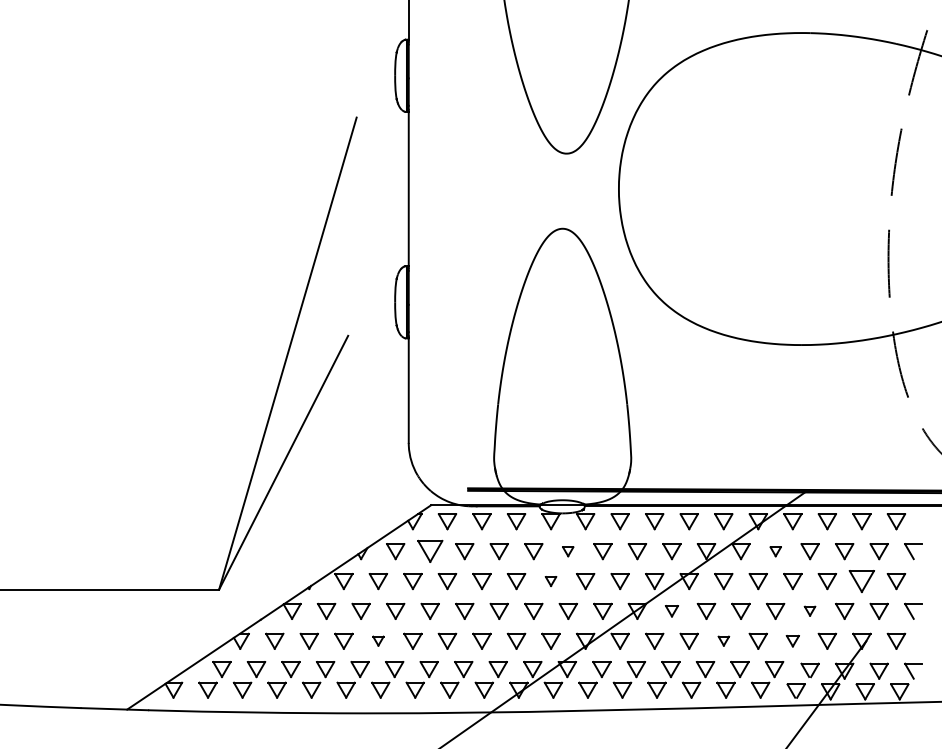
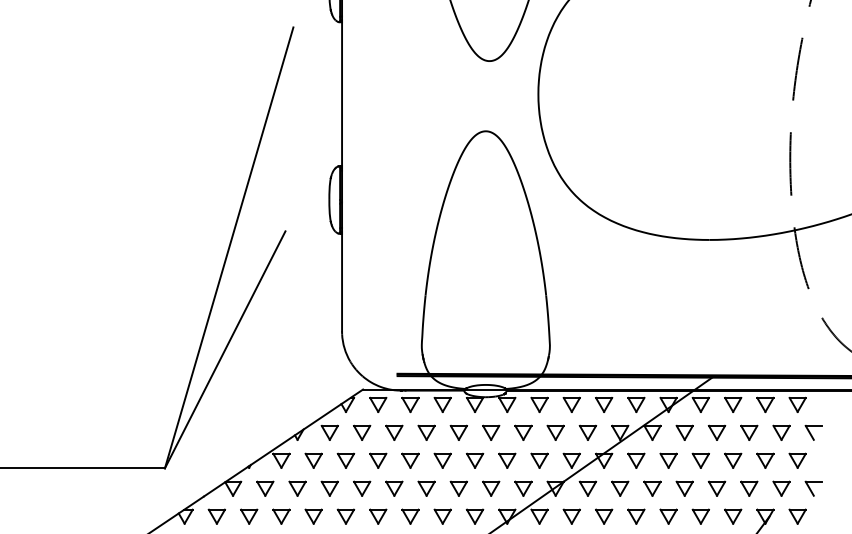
part: (429, 551) -> (361, 432), size x0.71
part: (567, 551) -> (490, 432), size x1.67
part: (775, 551) -> (684, 432), size x1.67
part: (550, 581) -> (474, 460), size x1.67
part: (861, 581) -> (765, 460), size x0.71
part: (671, 610) -> (587, 487), size x1.43
part: (809, 610) -> (716, 487), size x1.67
part: (378, 640) -> (313, 515), size x1.67
part: (723, 640) -> (636, 515), size x1.67
part: (792, 640) -> (700, 515), size x1.43

